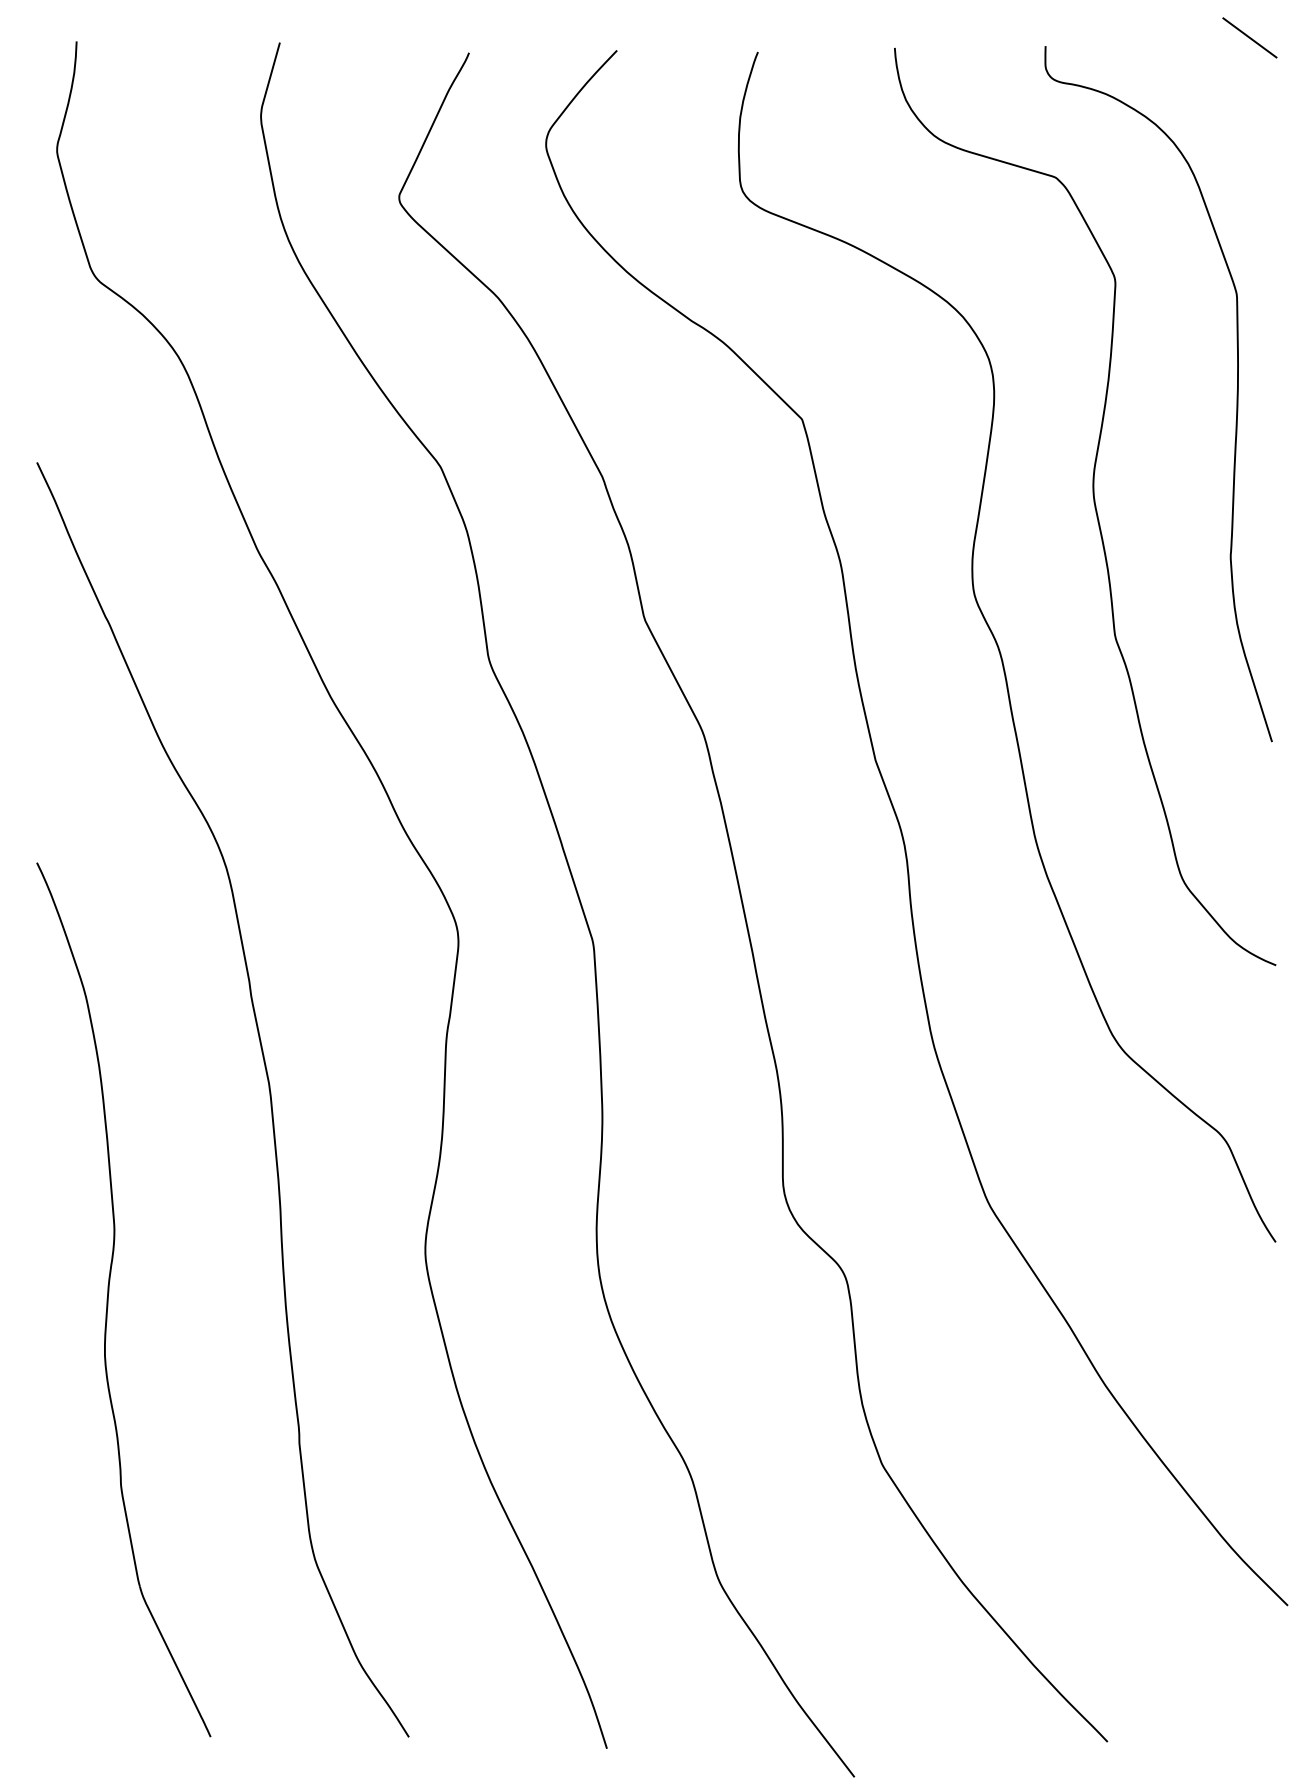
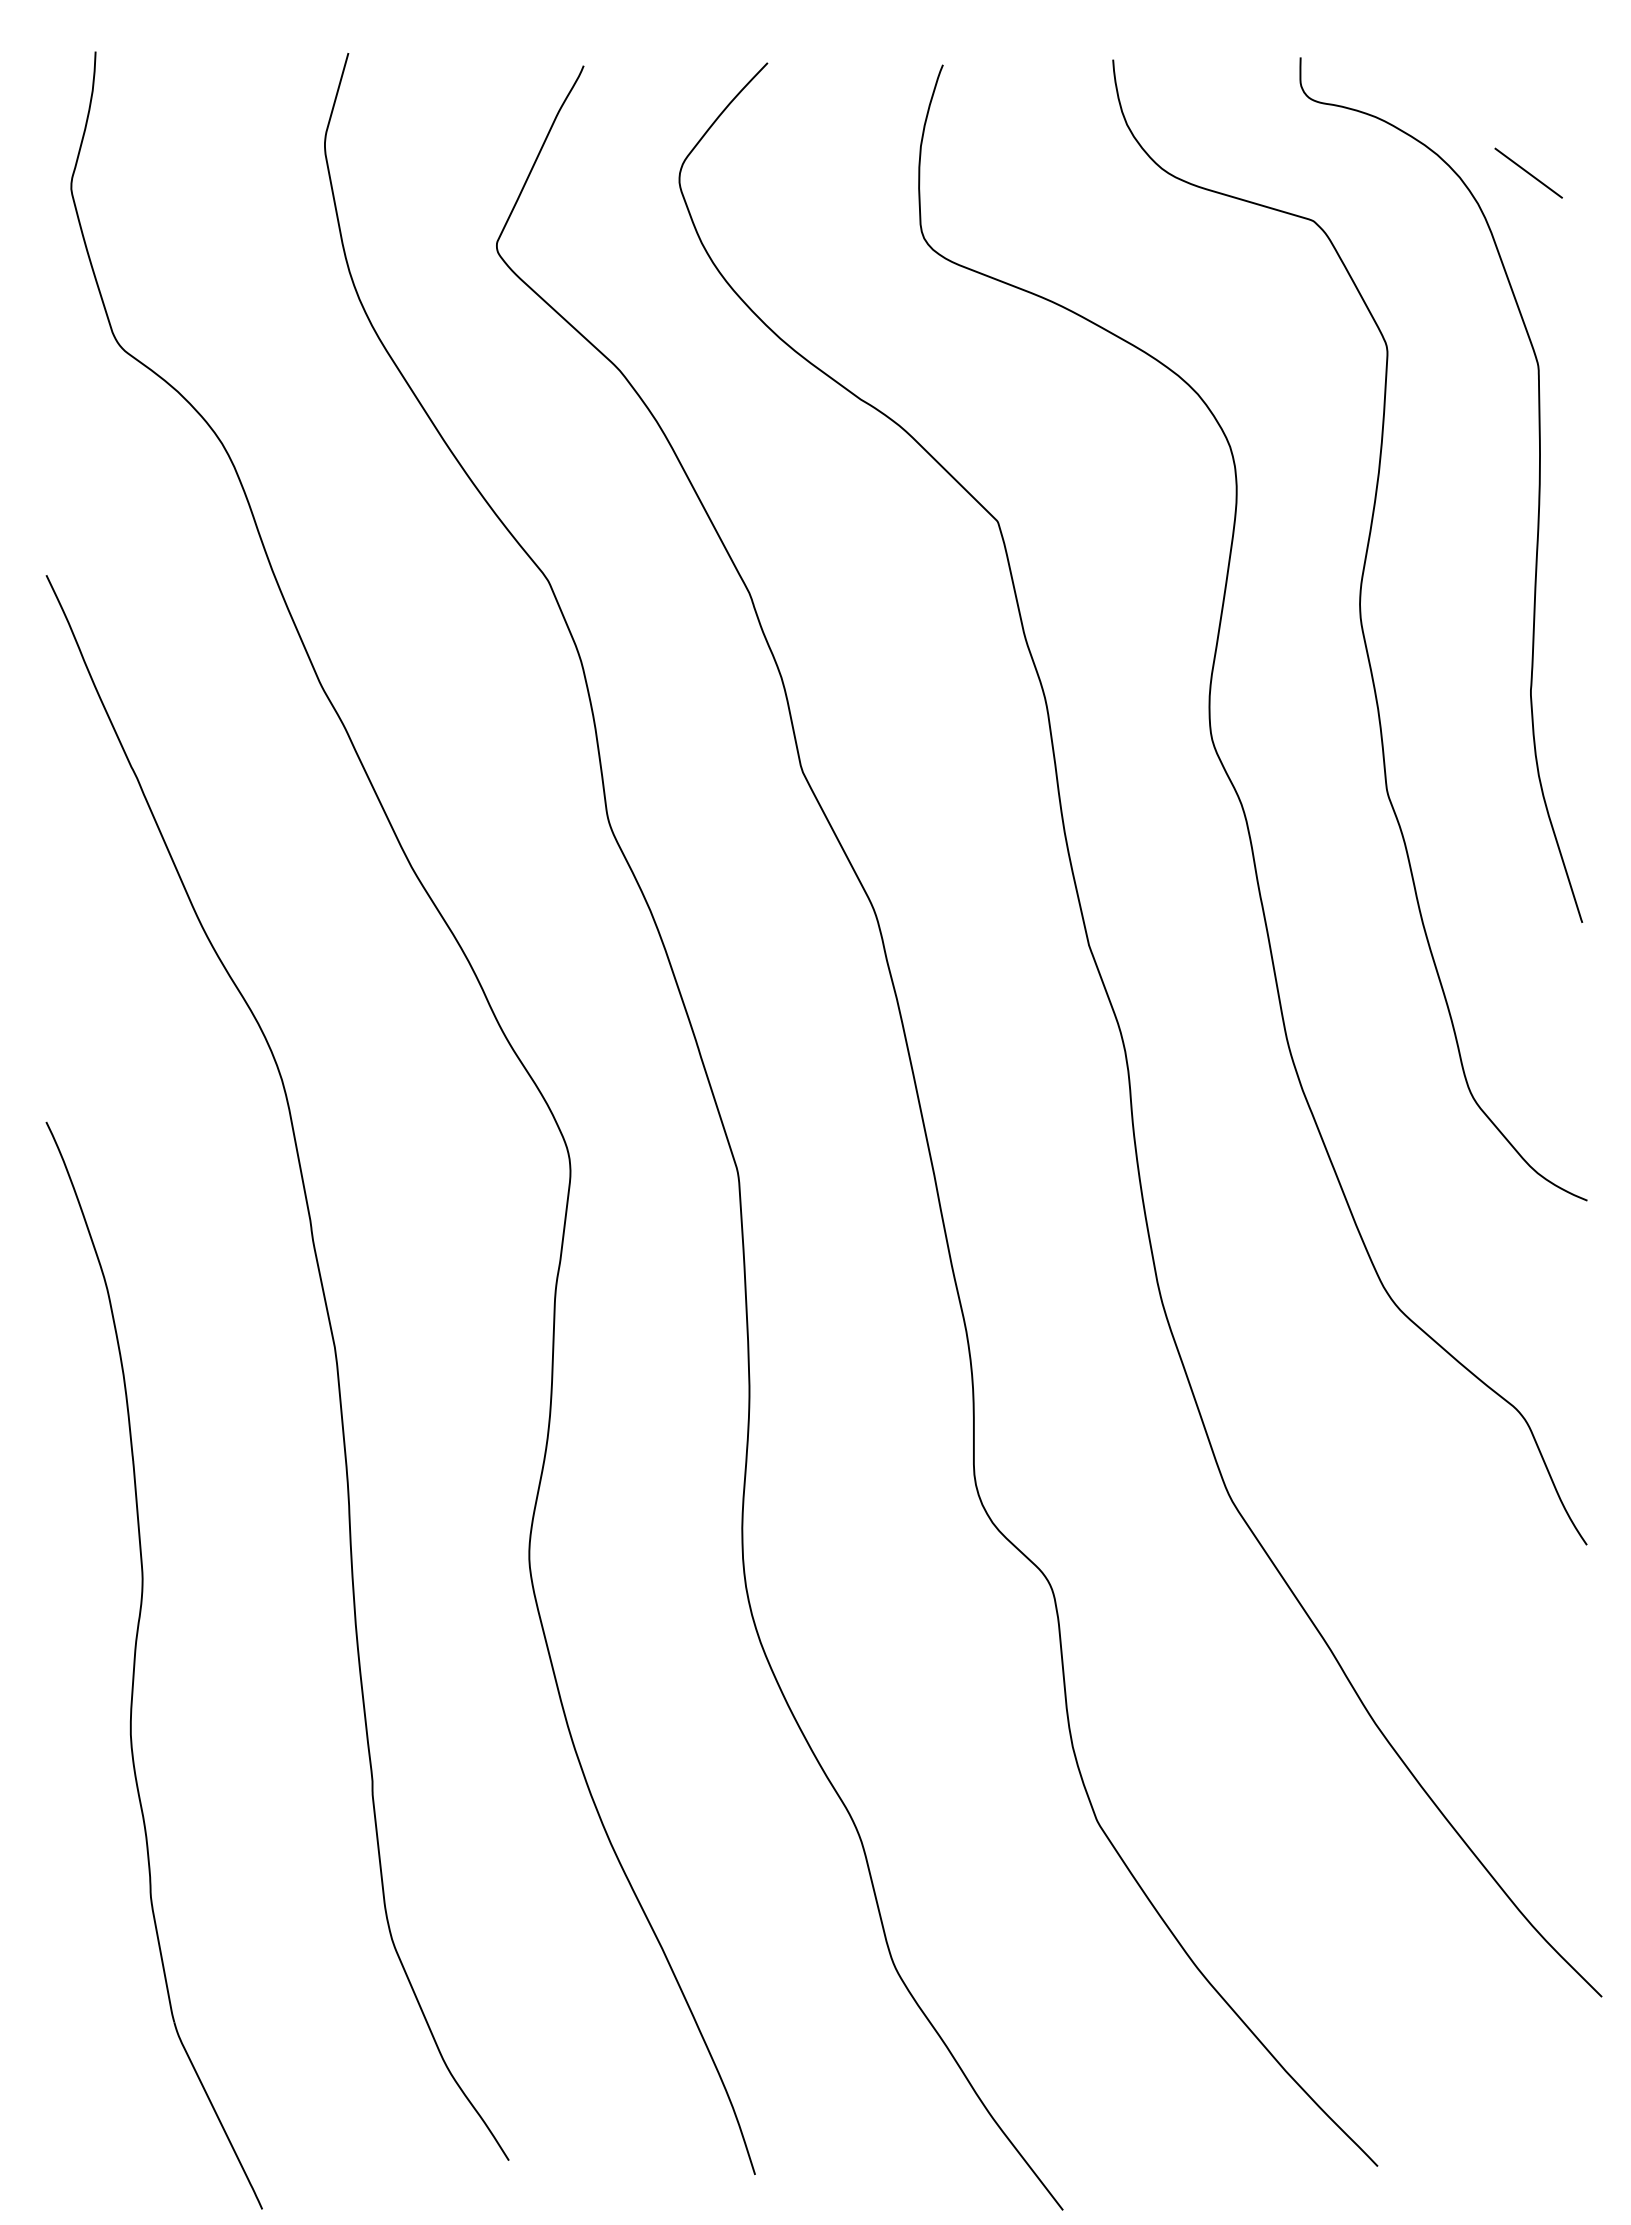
line: (1249, 37) -> (1528, 172), moved
part: (108, 1299) -> (135, 1665), moved

